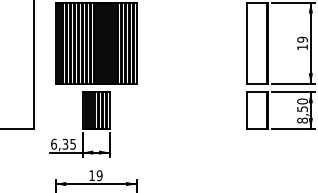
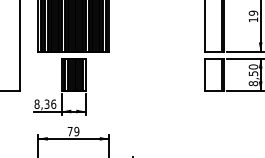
text: (63, 143) -> (45, 103), 6,35 -> 8,36
text: (91, 175) -> (69, 131), 19 -> 79

